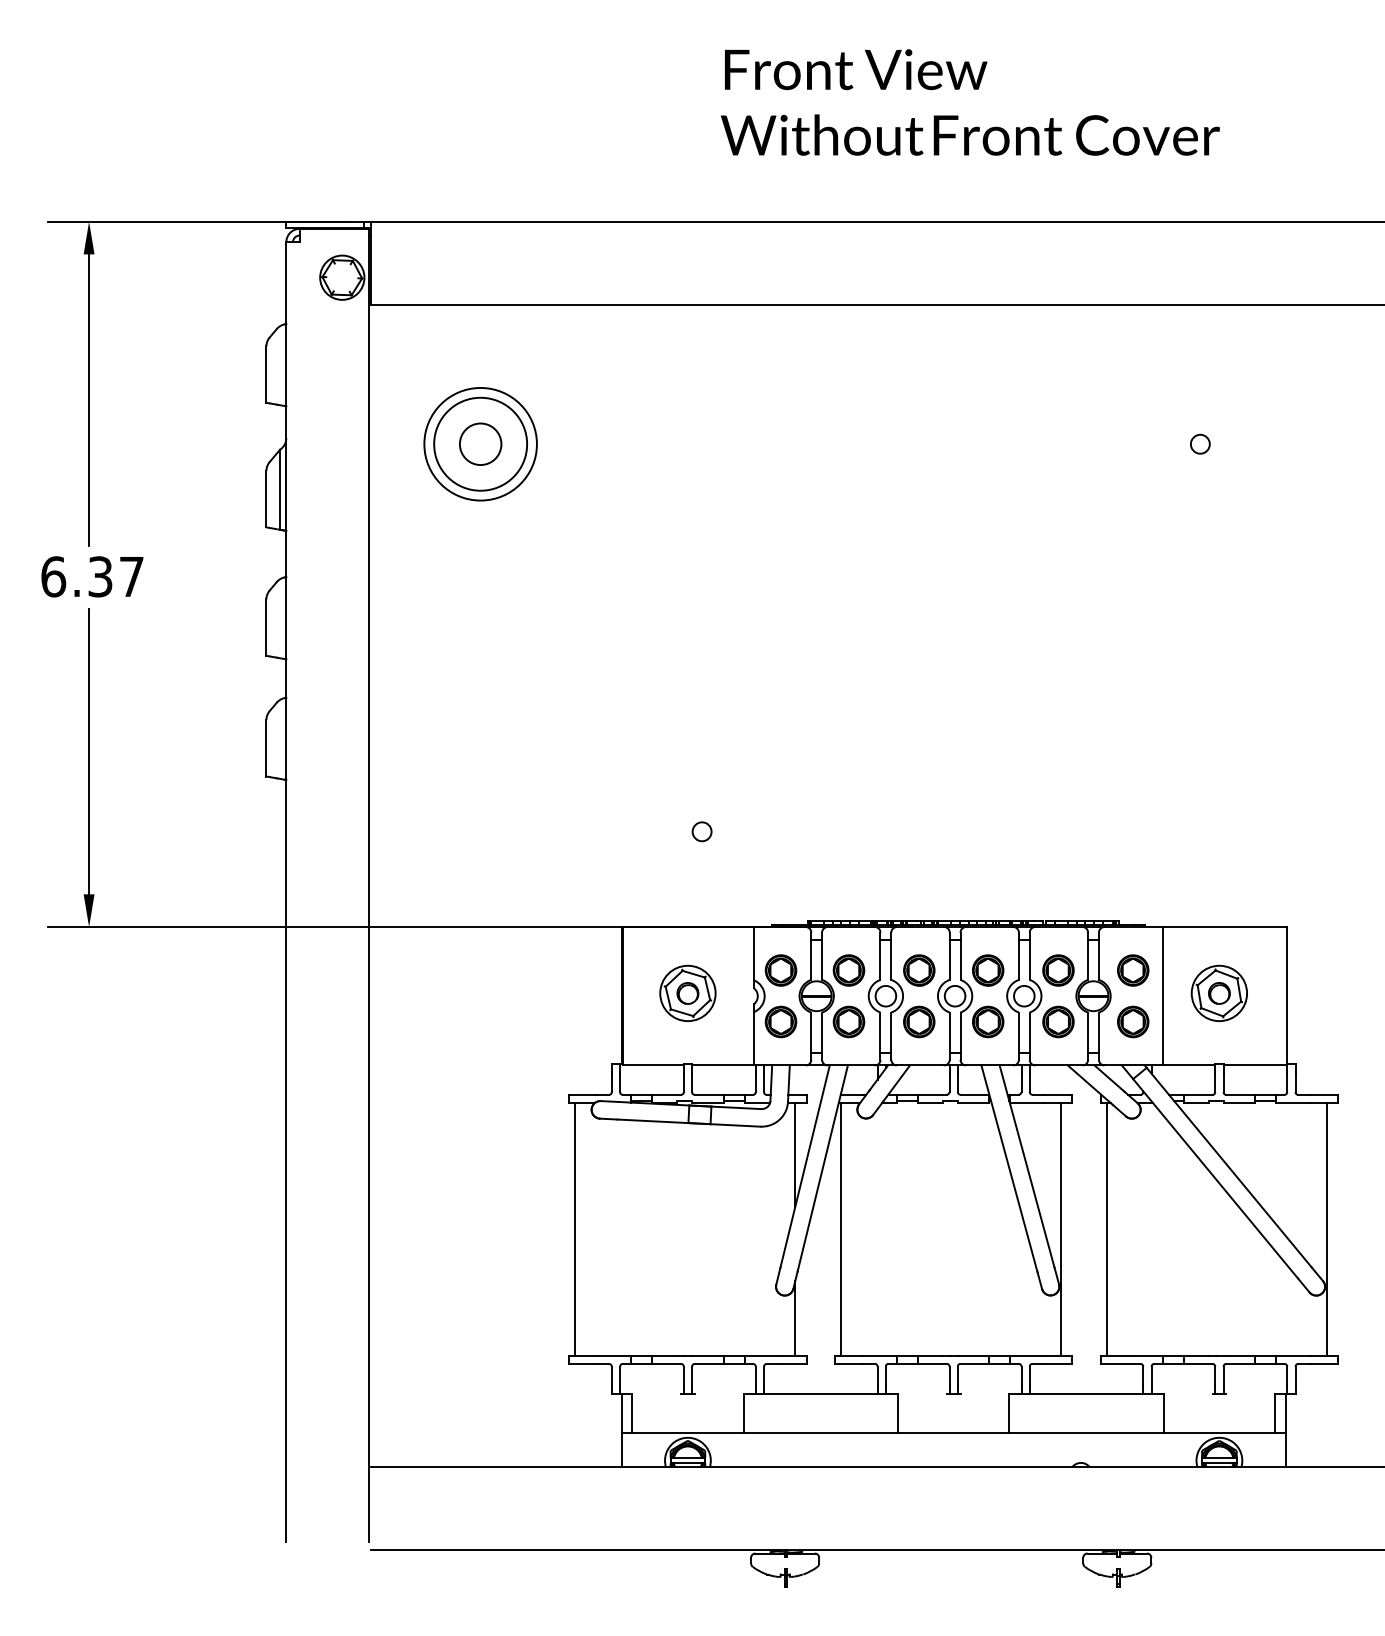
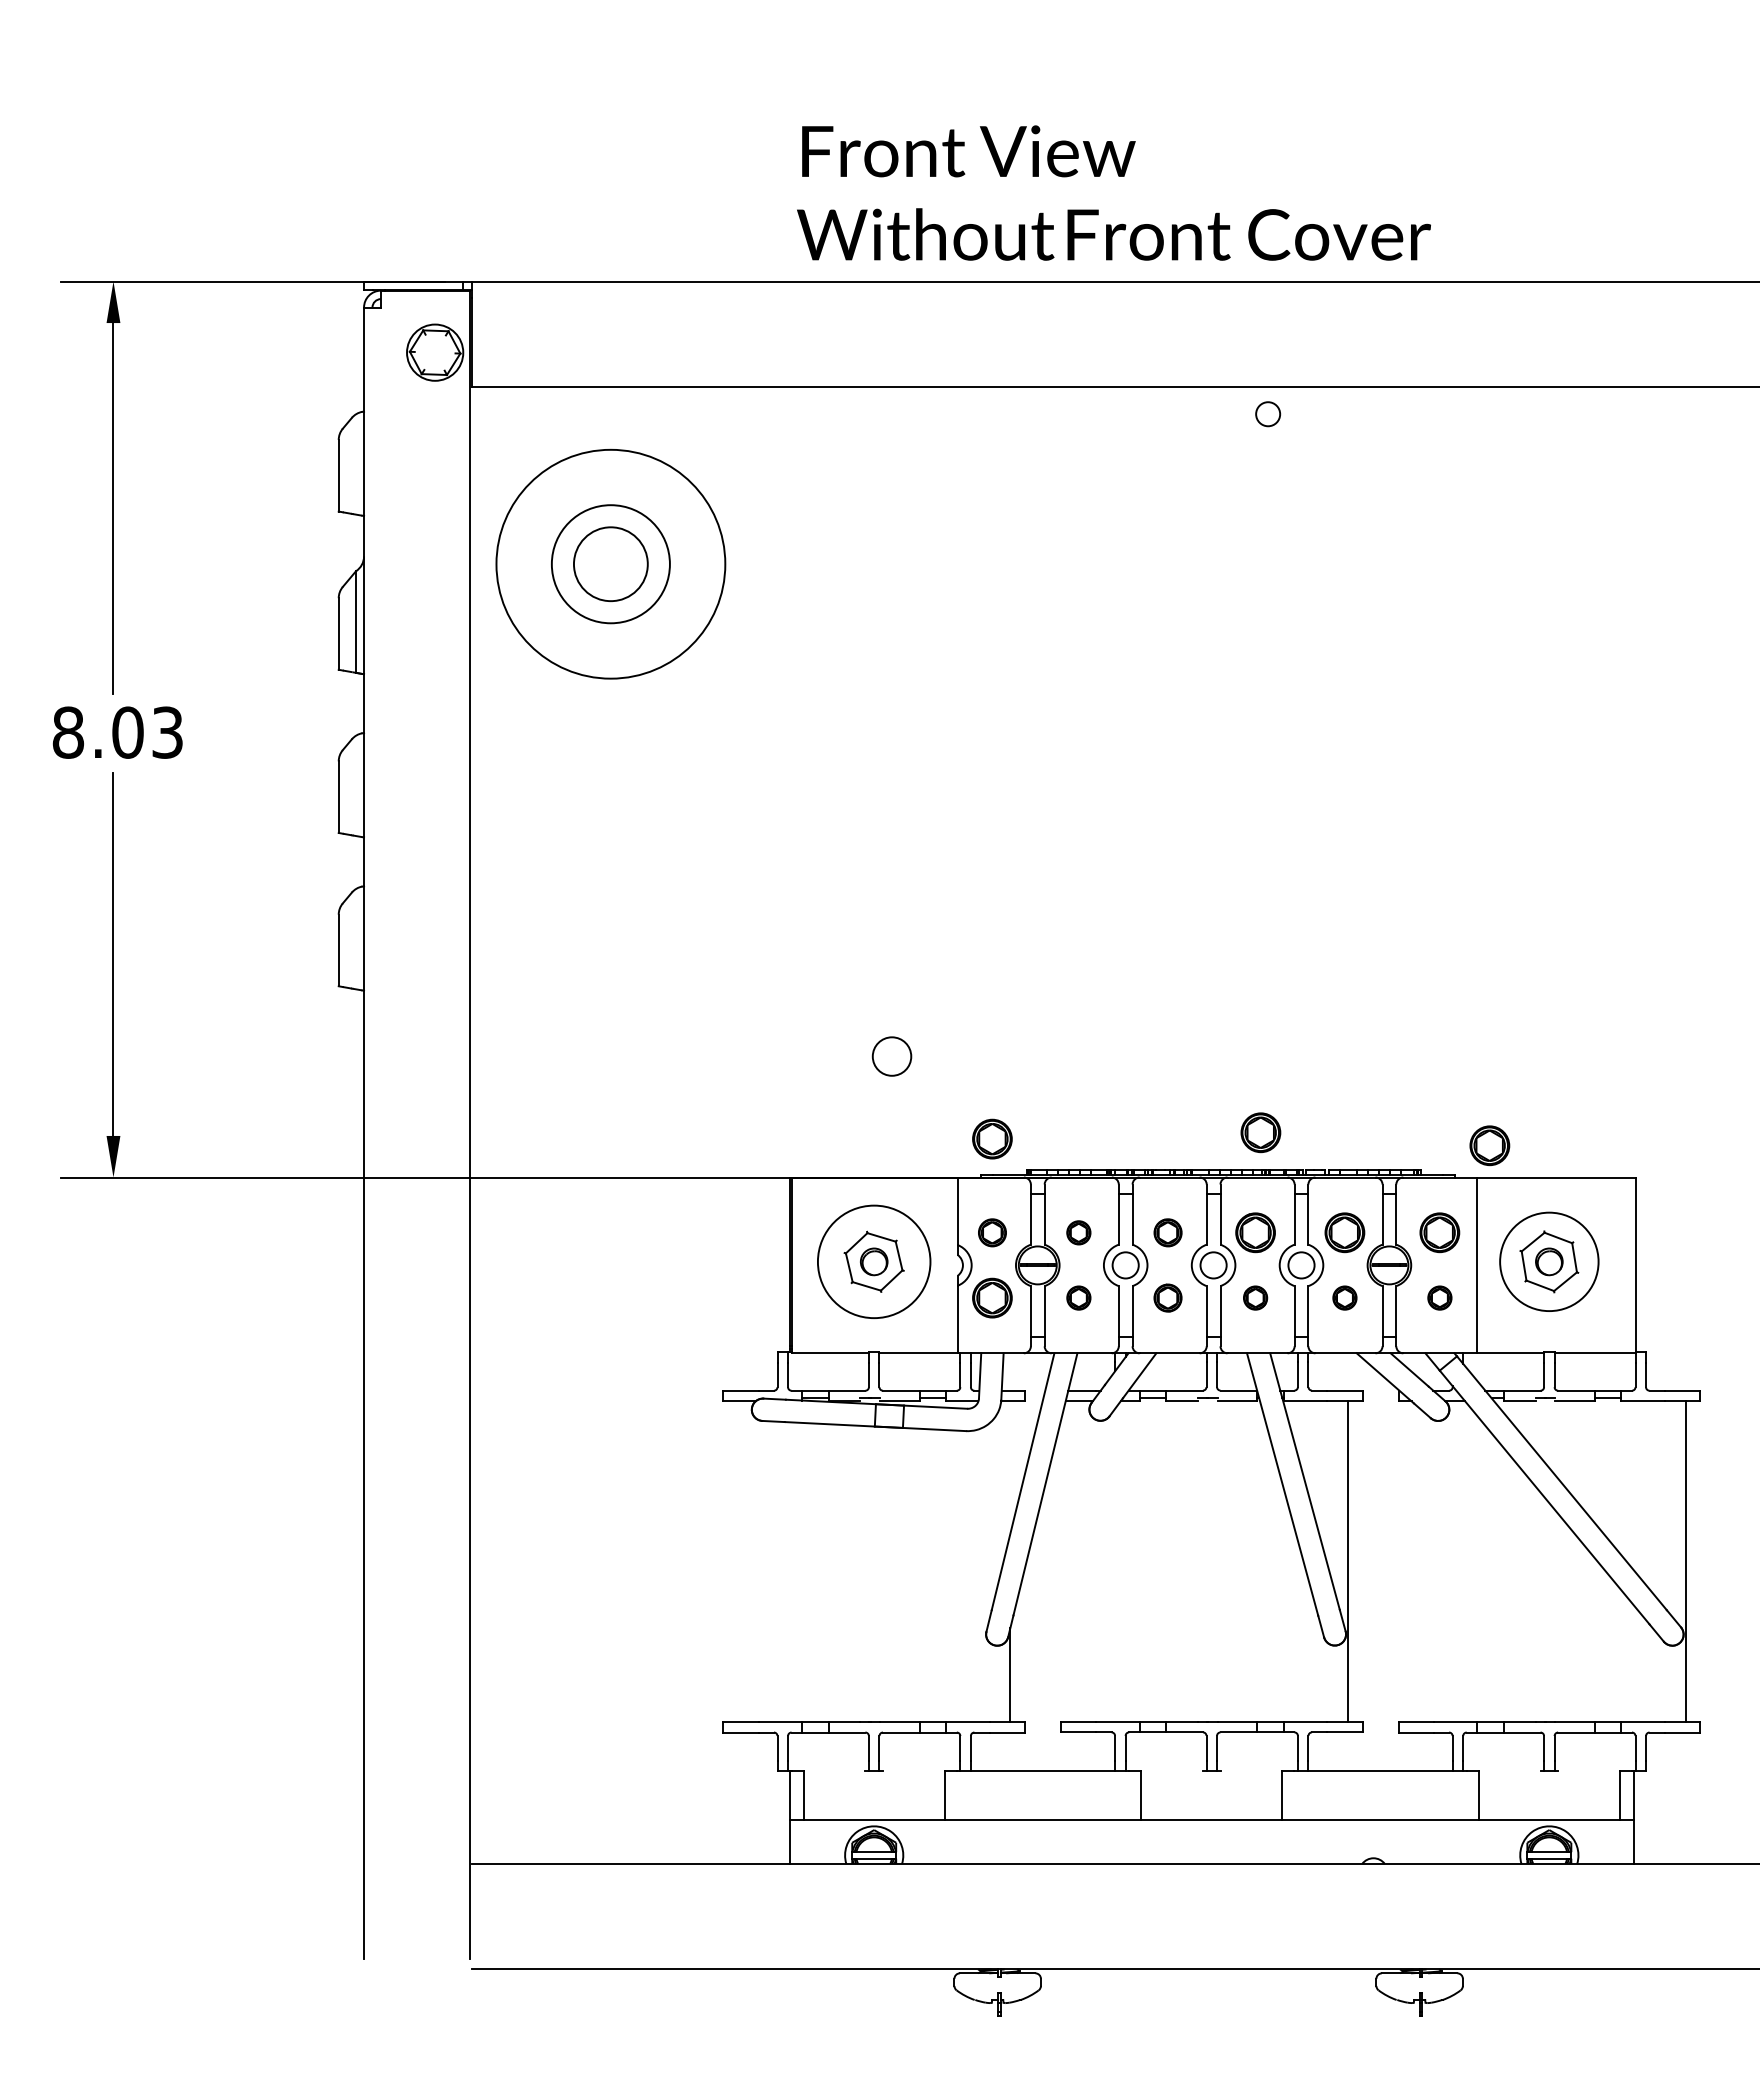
text: (969, 102) -> (1113, 192), moved
circle: (480, 443) -> (610, 563), size x1.4
circle: (480, 443) -> (610, 563), size x1.6
circle: (1200, 444) -> (1268, 414), moved
text: (92, 576) -> (117, 732), 6.37 -> 8.03
circle: (702, 831) -> (892, 1056), size x1.6
part: (992, 891) -> (1260, 1132), added
part: (781, 896) -> (992, 1138), added
part: (1172, 901) -> (1489, 1145), added
part: (781, 970) -> (992, 1232), size x0.7
part: (848, 970) -> (1078, 1232), size x0.6
part: (918, 970) -> (1167, 1232), size x0.7
circle: (688, 993) -> (874, 1261), size x1.6
circle: (1219, 993) -> (1549, 1261), size x1.4
part: (848, 1021) -> (1078, 1297), size x0.6
part: (918, 1021) -> (1167, 1297), size x0.7
part: (988, 1021) -> (1255, 1297), size x0.6
part: (1058, 1021) -> (1344, 1297), size x0.6
part: (1132, 1021) -> (1439, 1297), size x0.6
line: (795, 1155) -> (1010, 1467), removed
line: (574, 1229) -> (730, 1561), removed
line: (840, 1229) -> (1068, 1561), removed
line: (1106, 1229) -> (1406, 1561), removed

